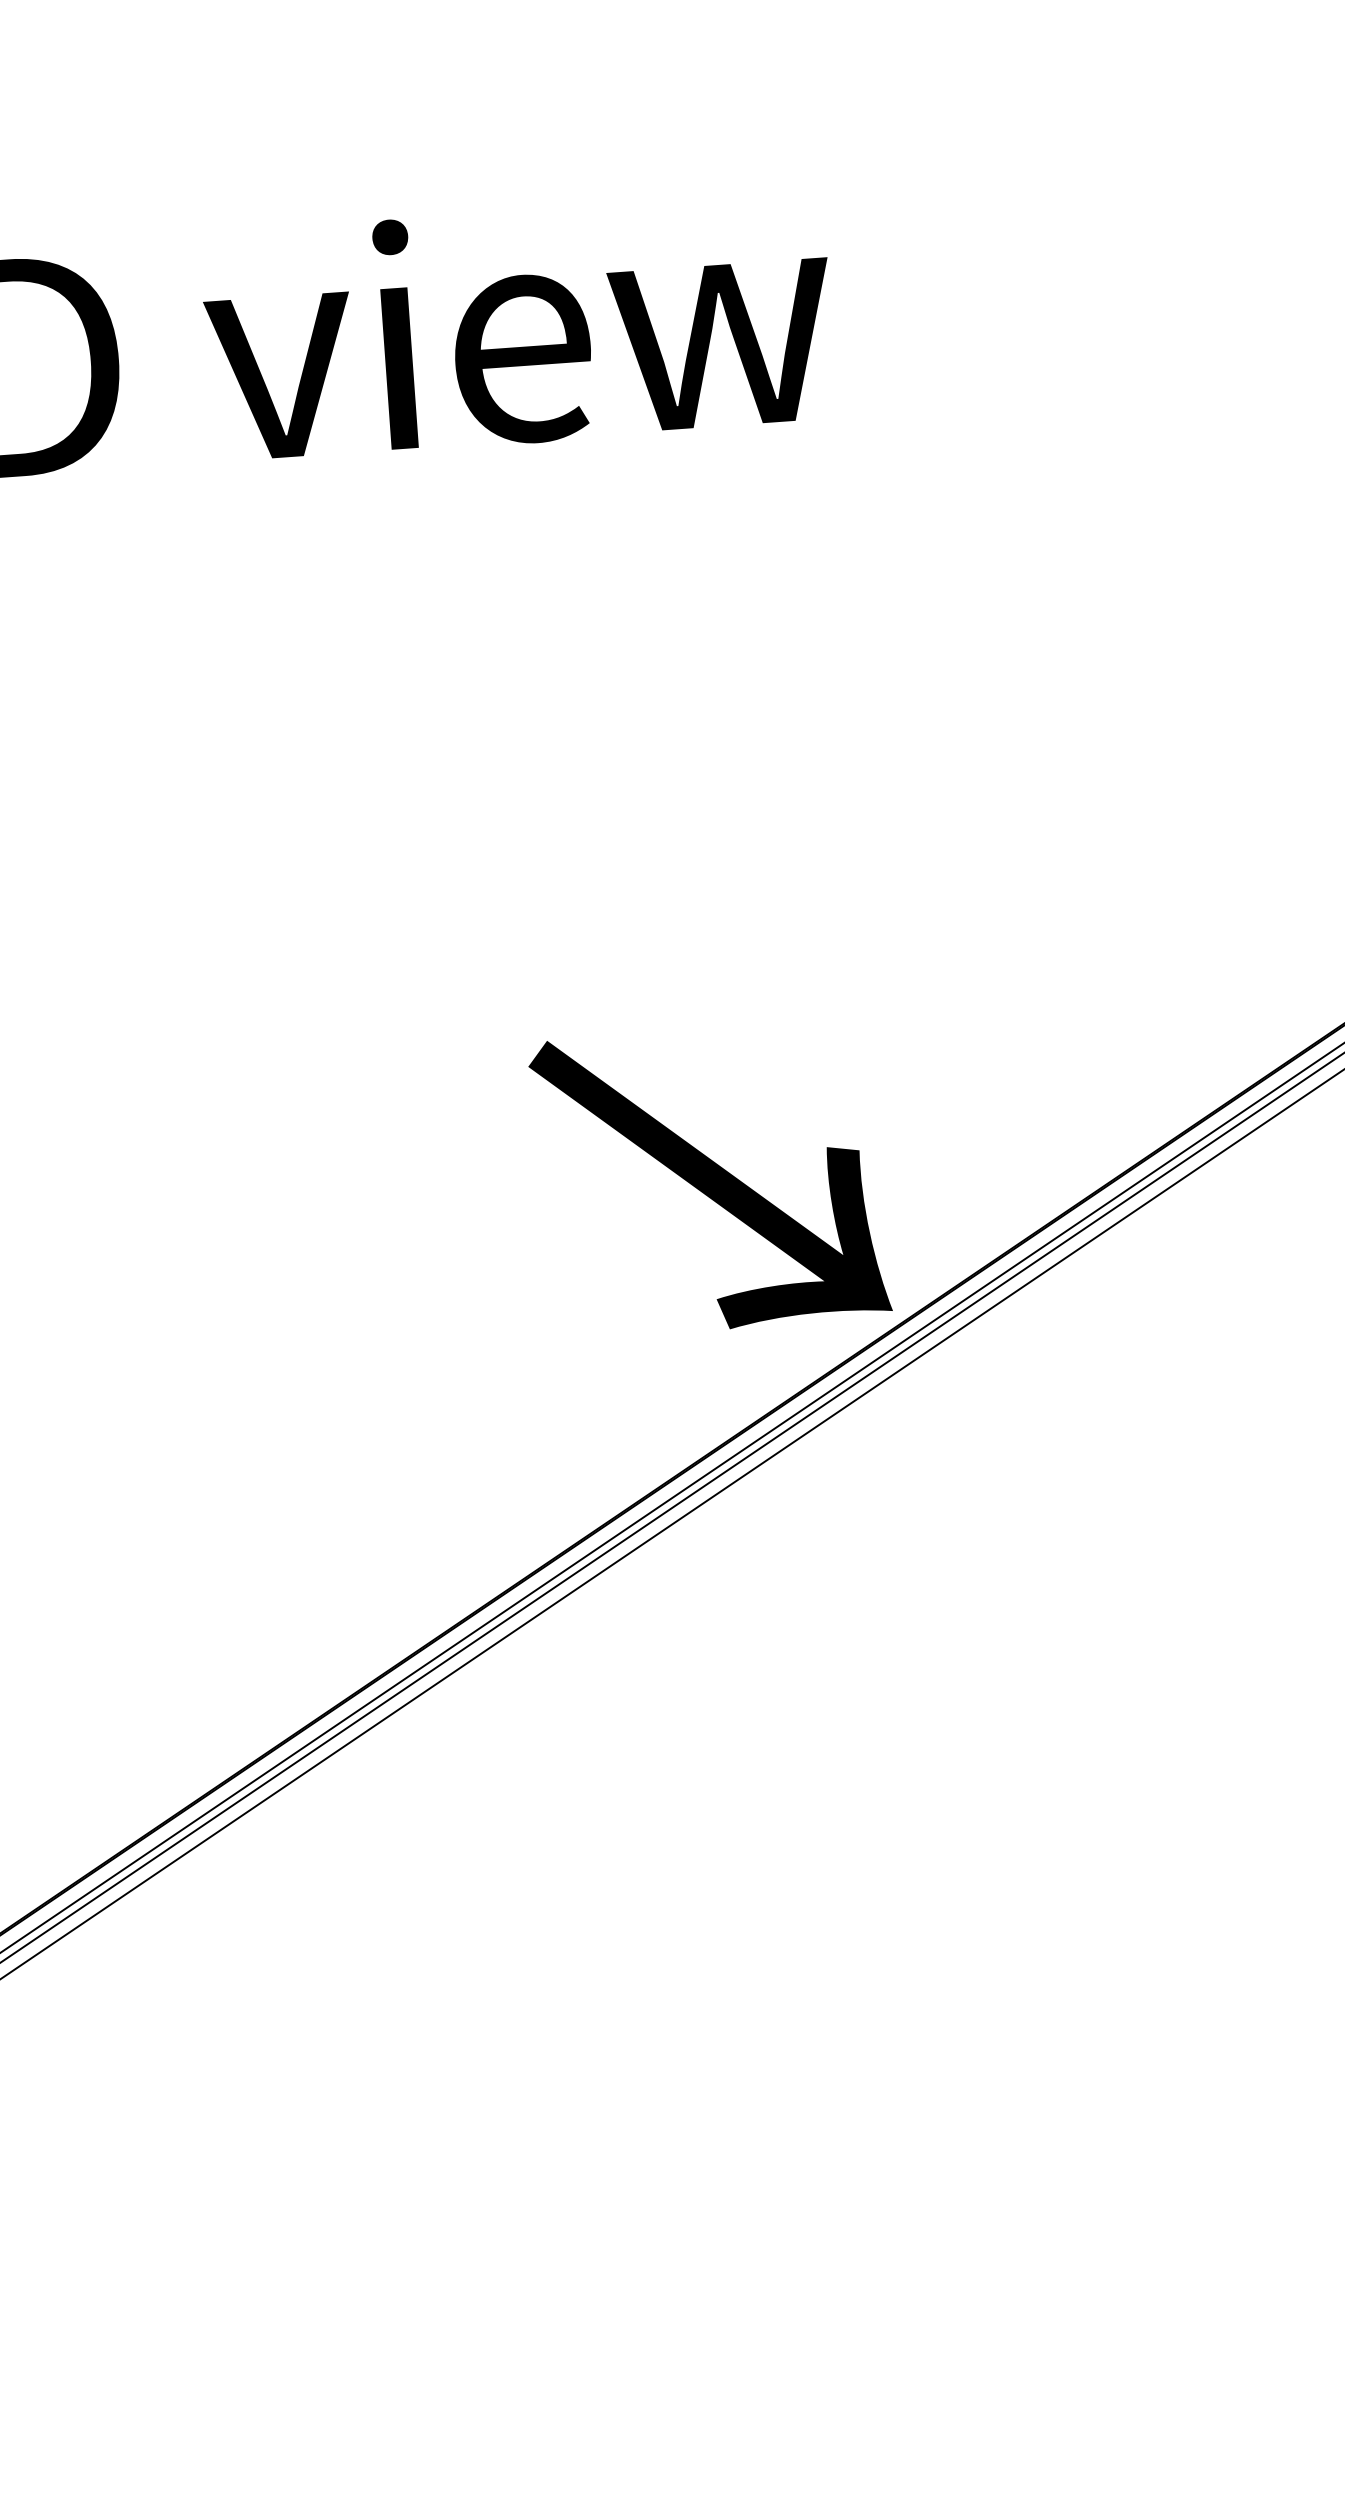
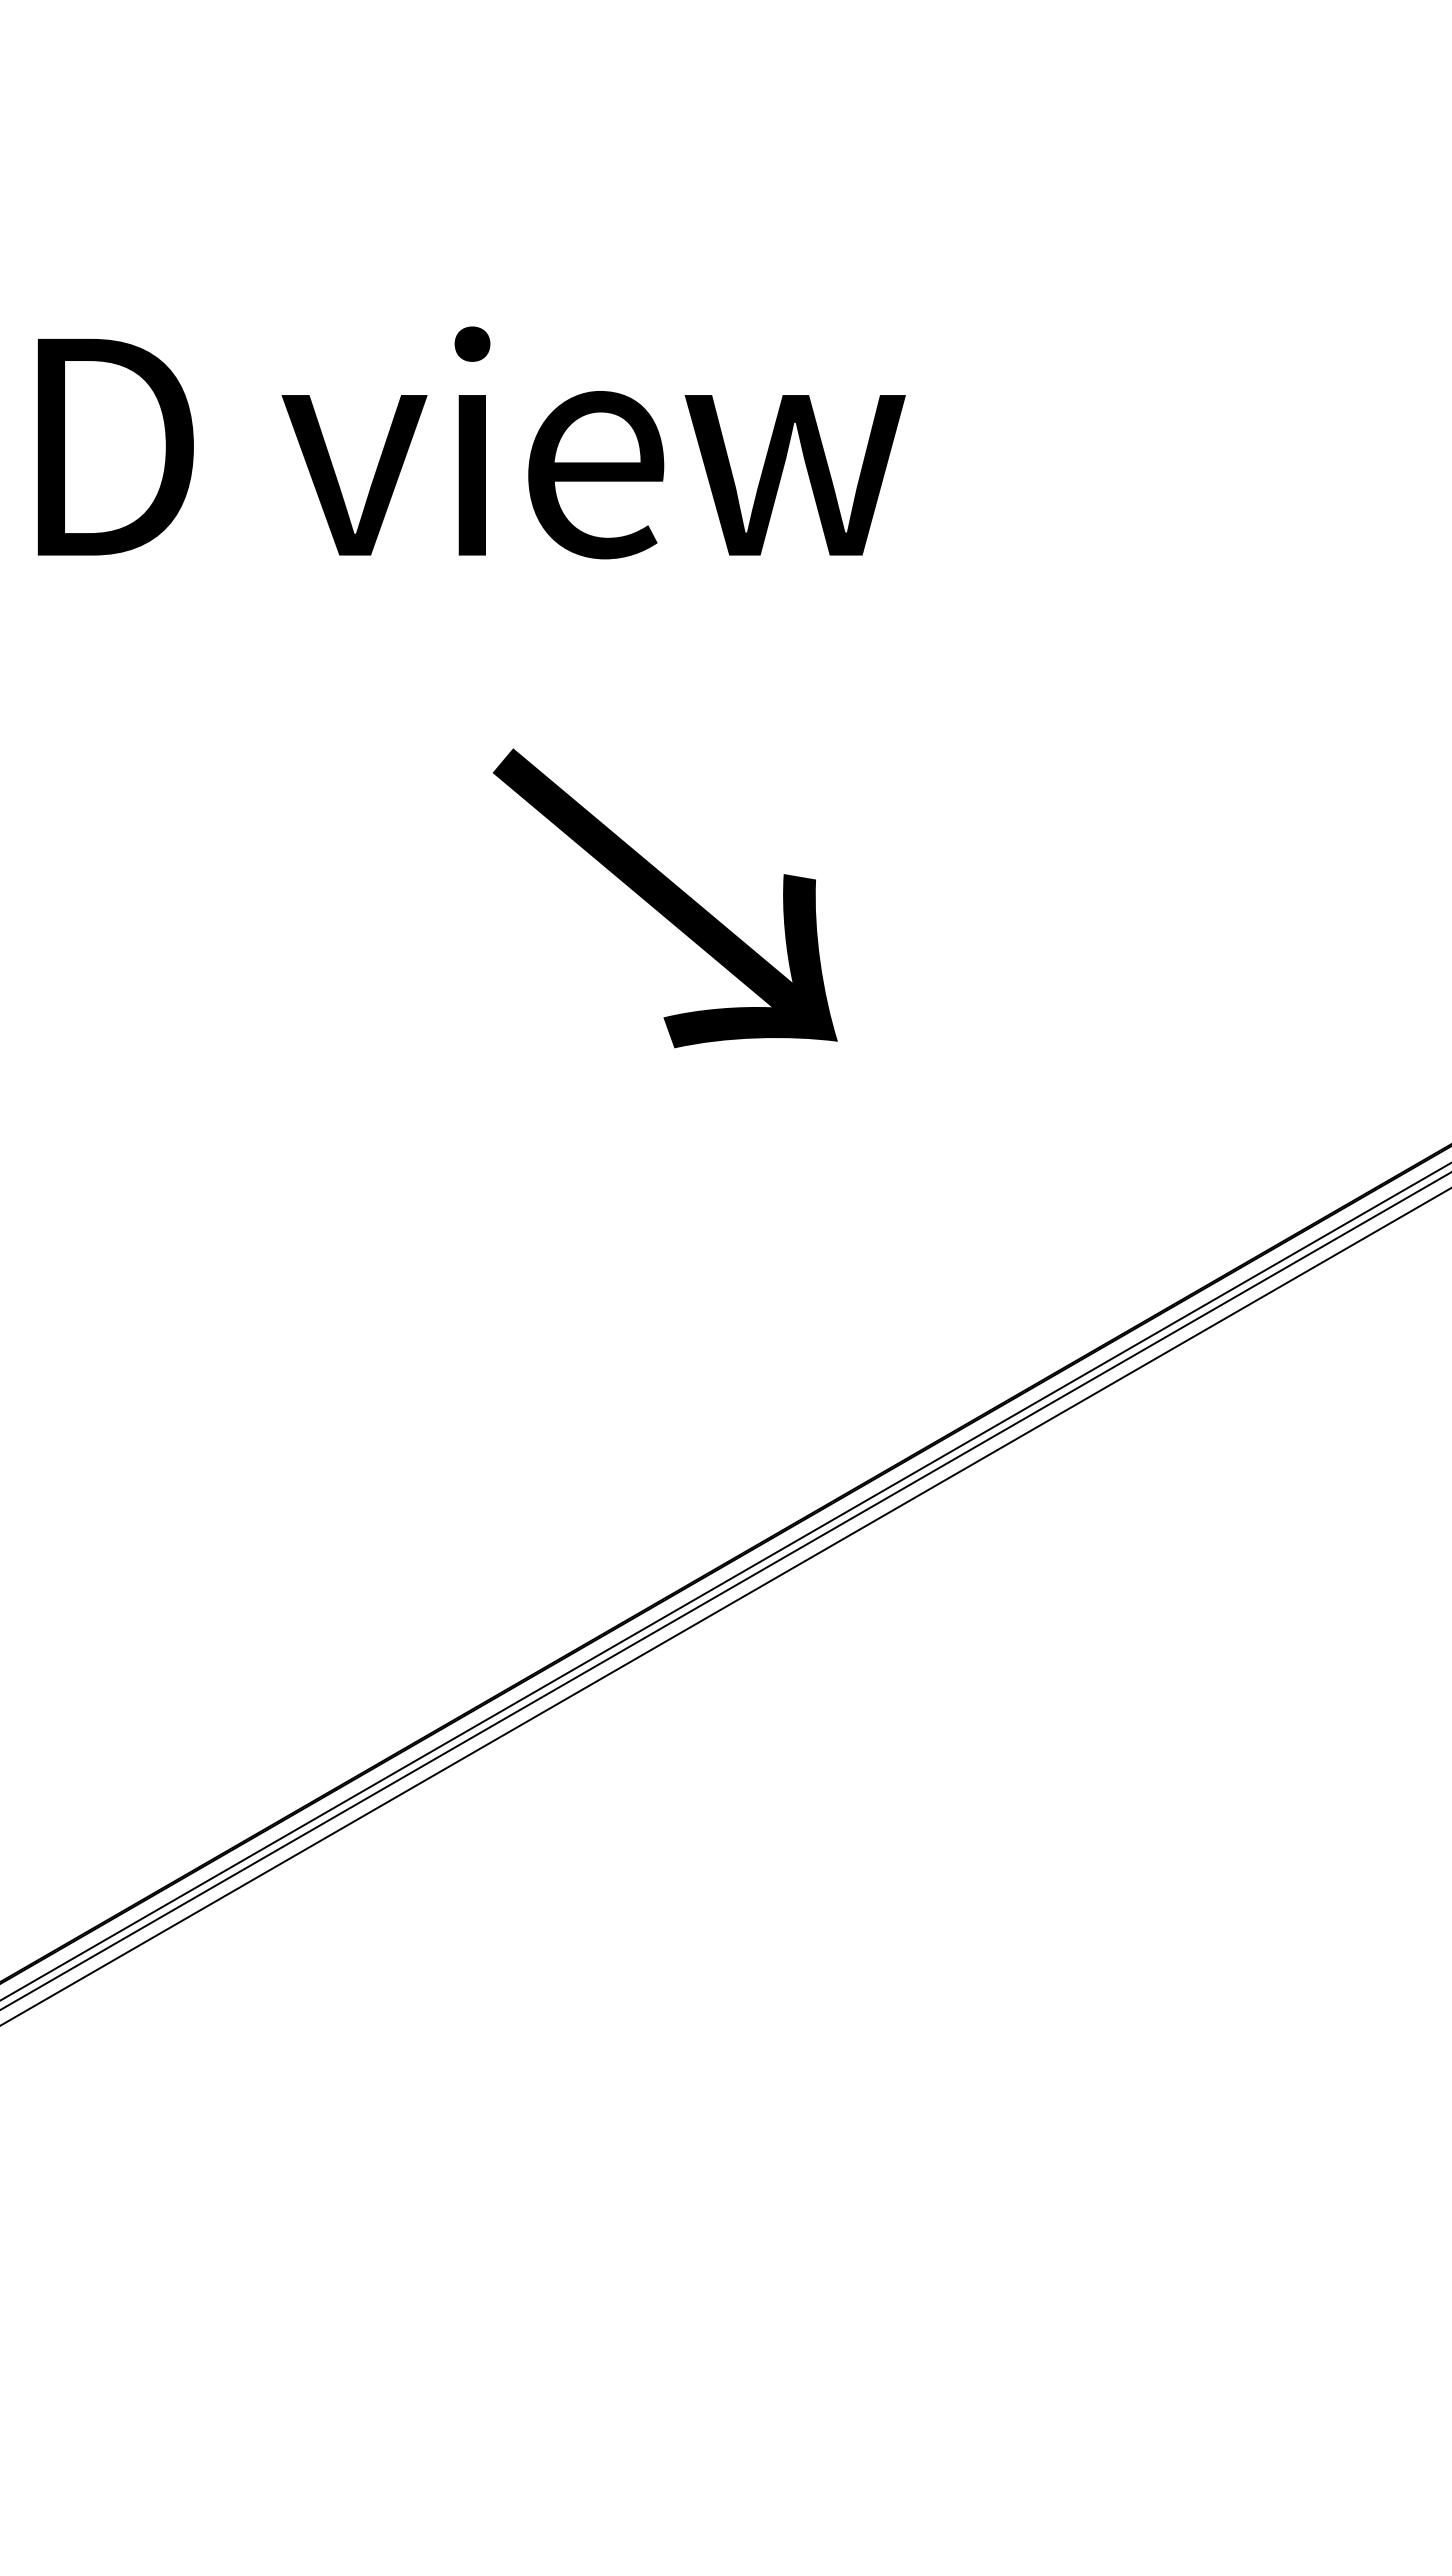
text: (709, 1180) -> (664, 898), moved

